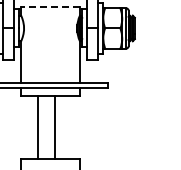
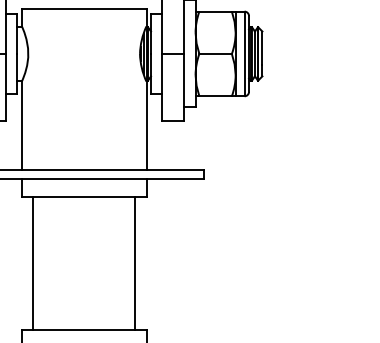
line: (50, 7) -> (84, 9), dashed -> solid
line: (38, 127) -> (33, 263), moved
line: (54, 127) -> (134, 263), moved

